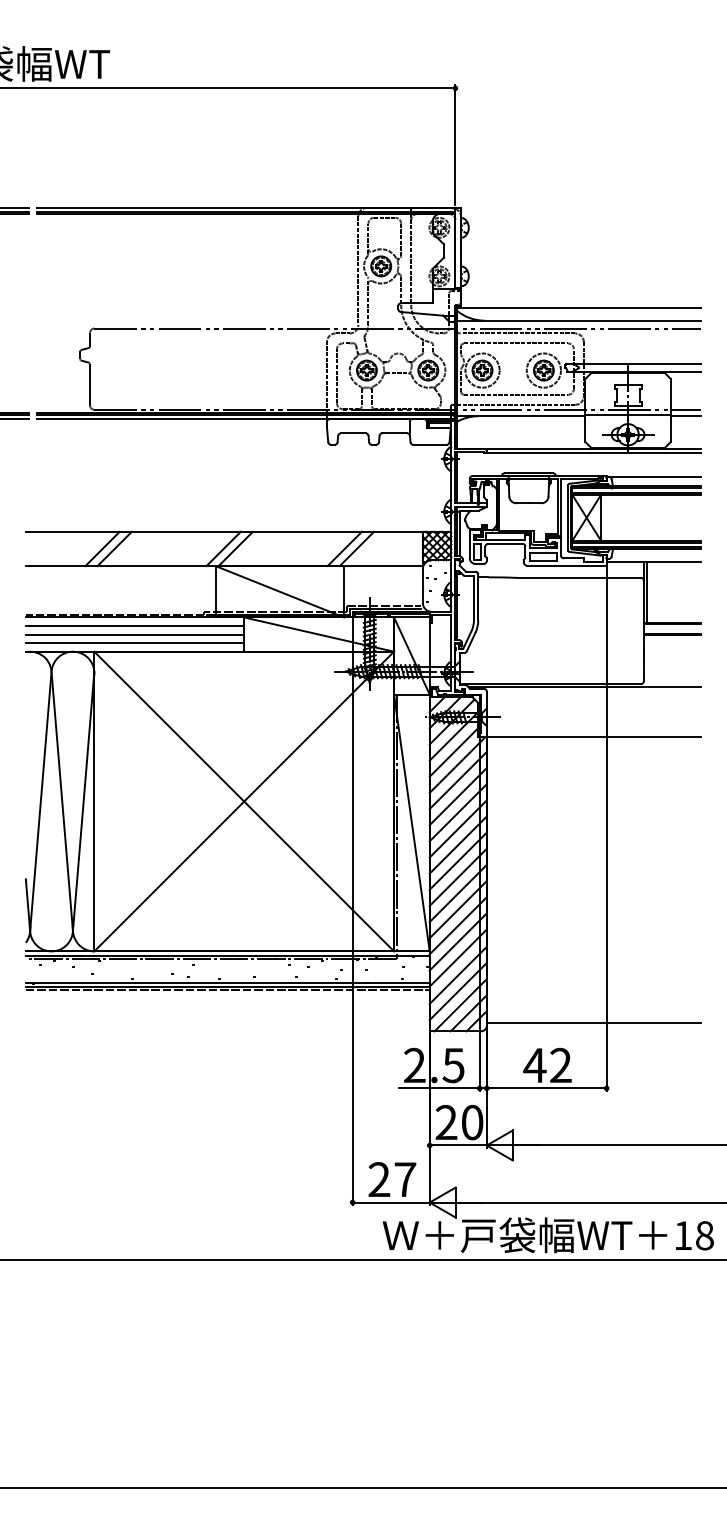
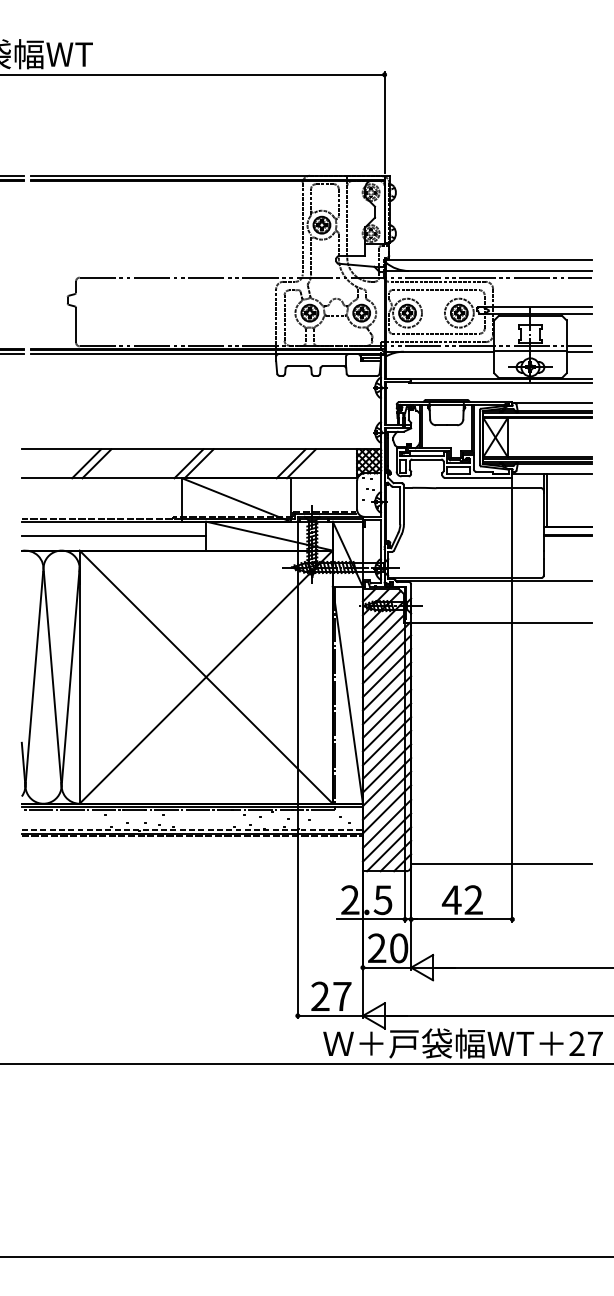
line: (134, 626) -> (113, 529), removed
line: (134, 643) -> (113, 543), removed
line: (227, 982) -> (192, 830), solid -> dashed
text: (693, 1235) -> (585, 1043), 18 -> 27

